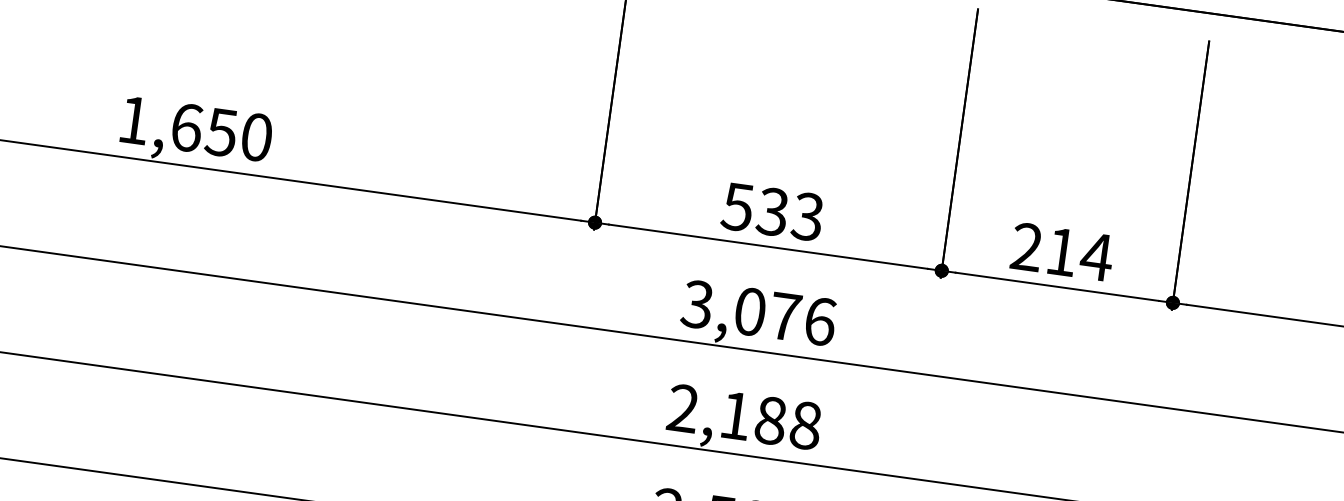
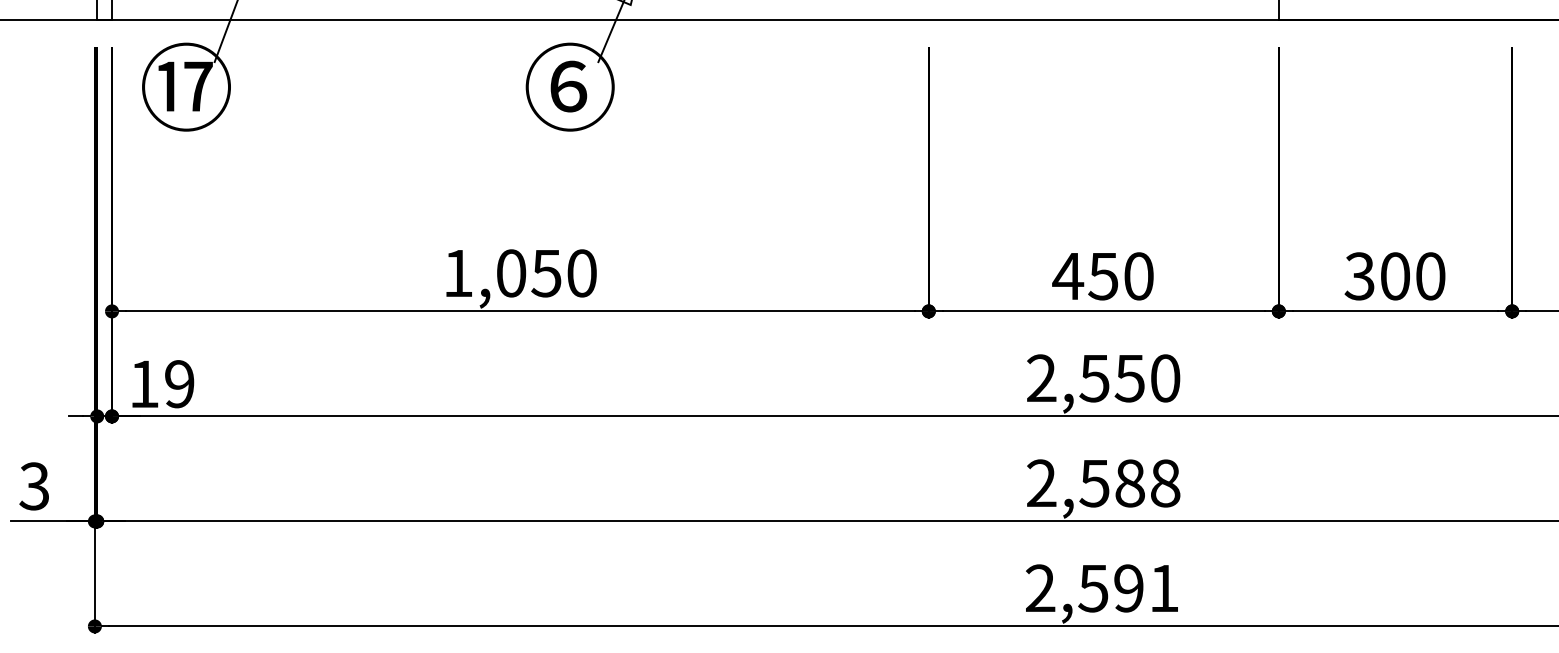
text: (186, 127) -> (511, 273), 1,650 -> 1,050
text: (771, 211) -> (1102, 276), 533 -> 450
text: (1062, 252) -> (1395, 276), 214 -> 300
text: (758, 313) -> (1103, 378), 3,076 -> 2,550
text: (735, 415) -> (1094, 483), 2,188 -> 2,588

